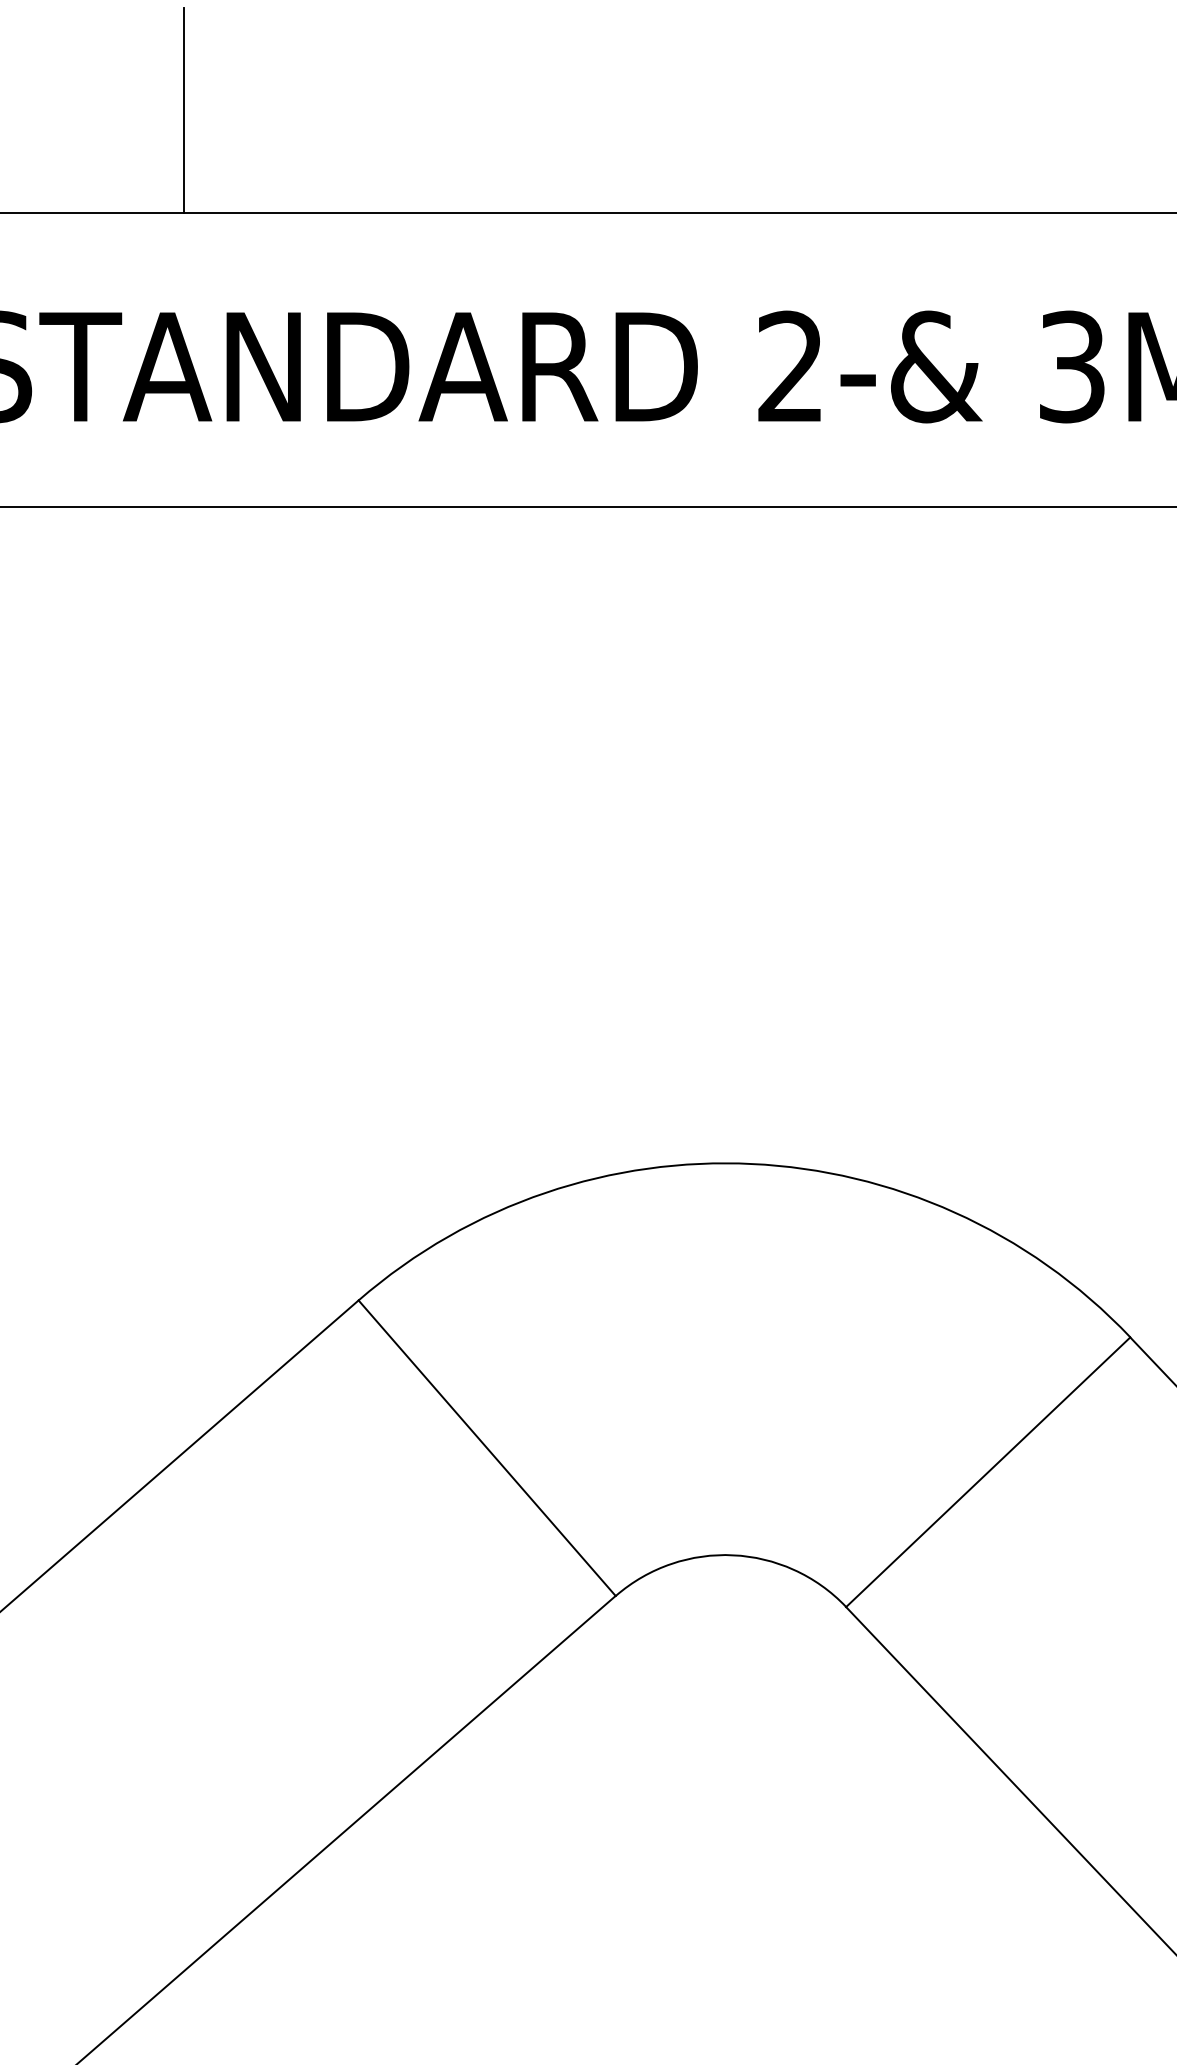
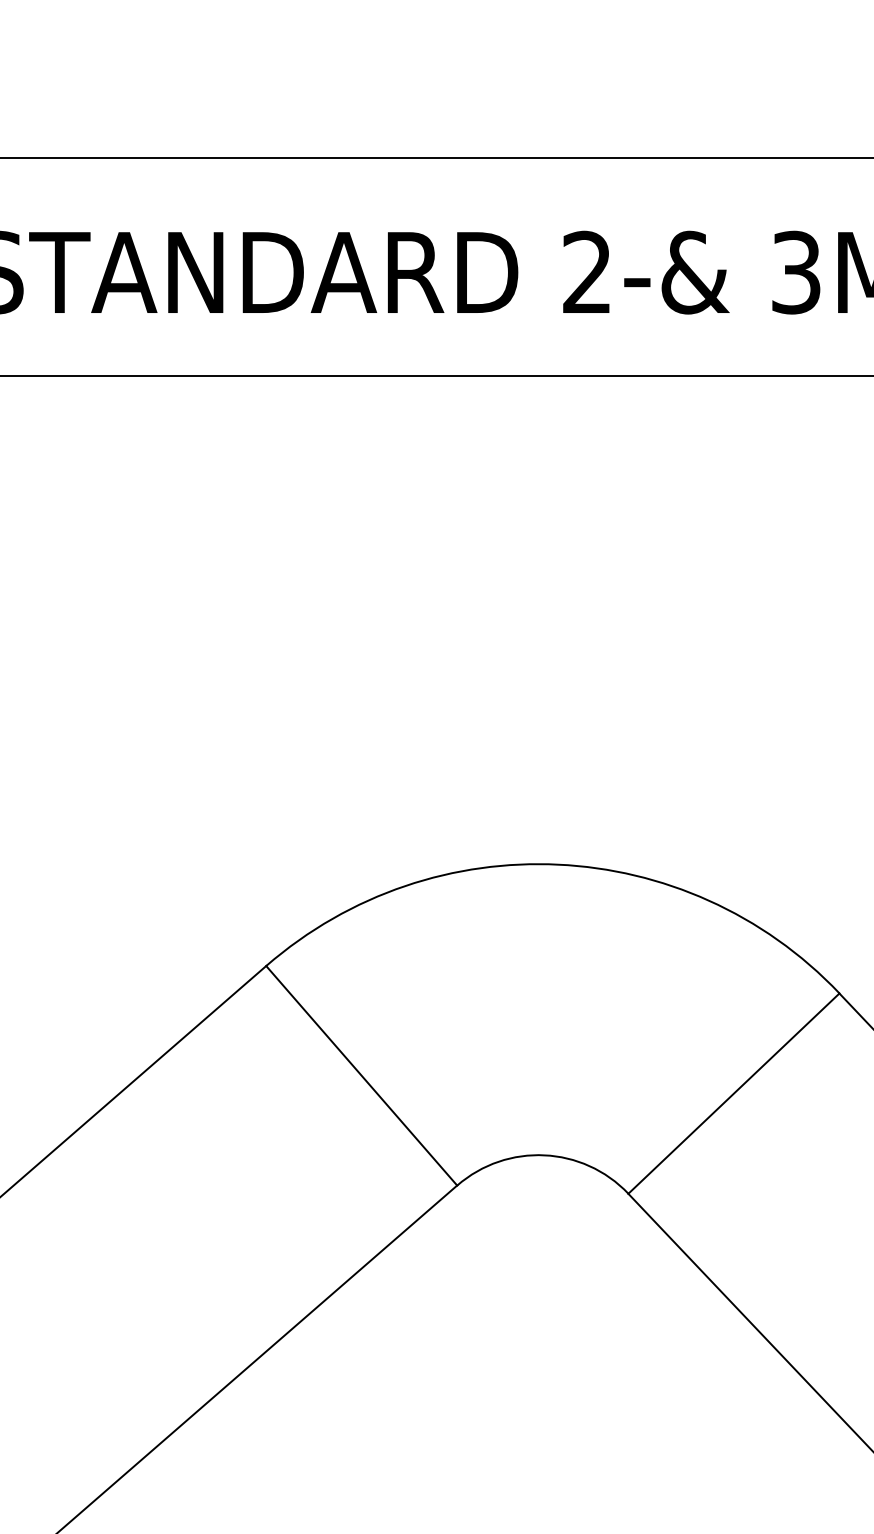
line: (183, 110) -> (136, 82), removed

